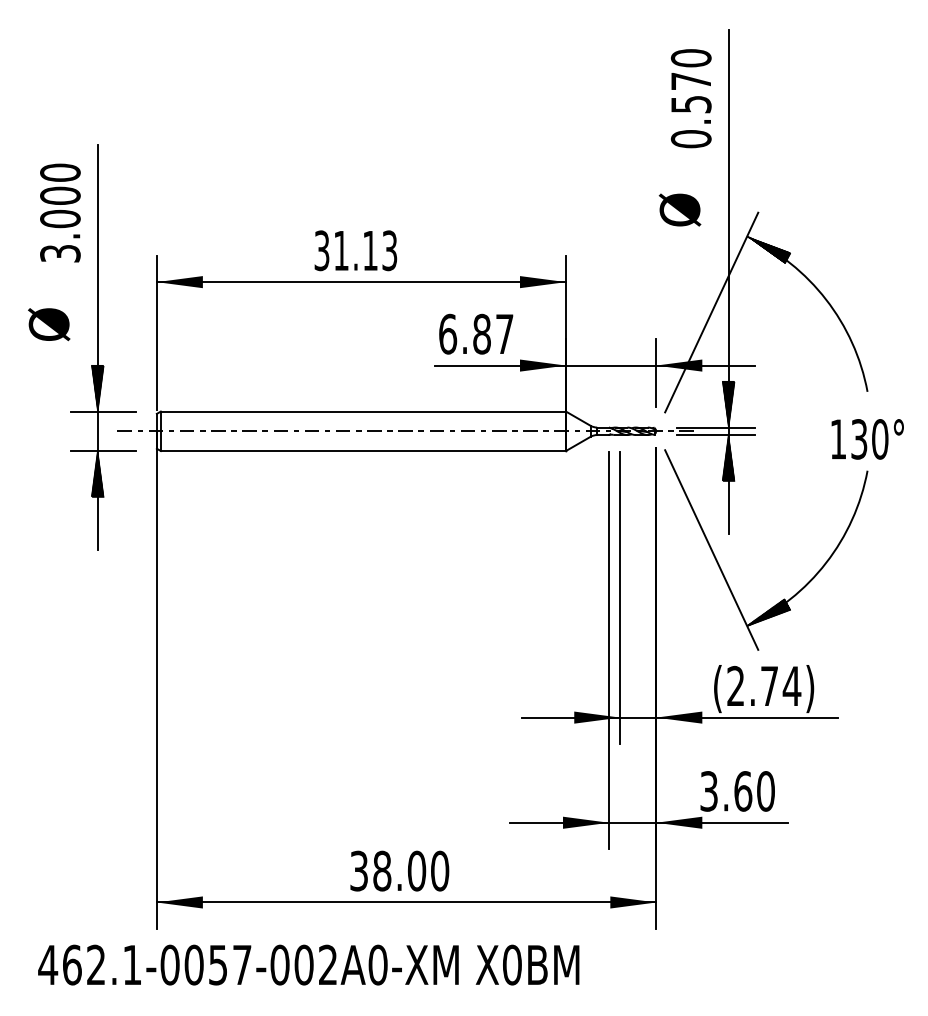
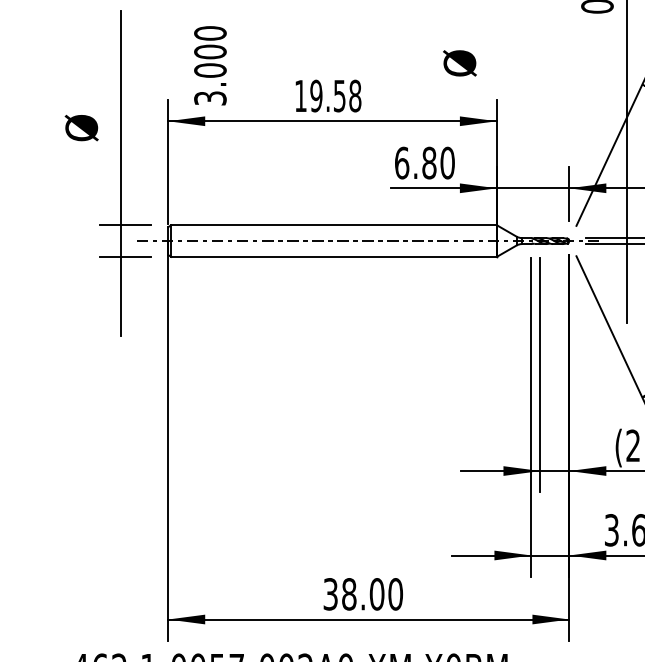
text: (679, 209) -> (459, 62), moved
text: (60, 212) -> (210, 65), moved
text: (355, 250) -> (327, 95), 31.13 -> 19.58
text: (49, 324) -> (81, 127), moved
text: (504, 333) -> (447, 162), 6.87 -> 6.80
hatch: (97, 388) -> (120, 206), removed
hatch: (728, 404) -> (627, 219), removed
hatch: (728, 458) -> (627, 262), removed
hatch: (97, 474) -> (120, 275), removed

